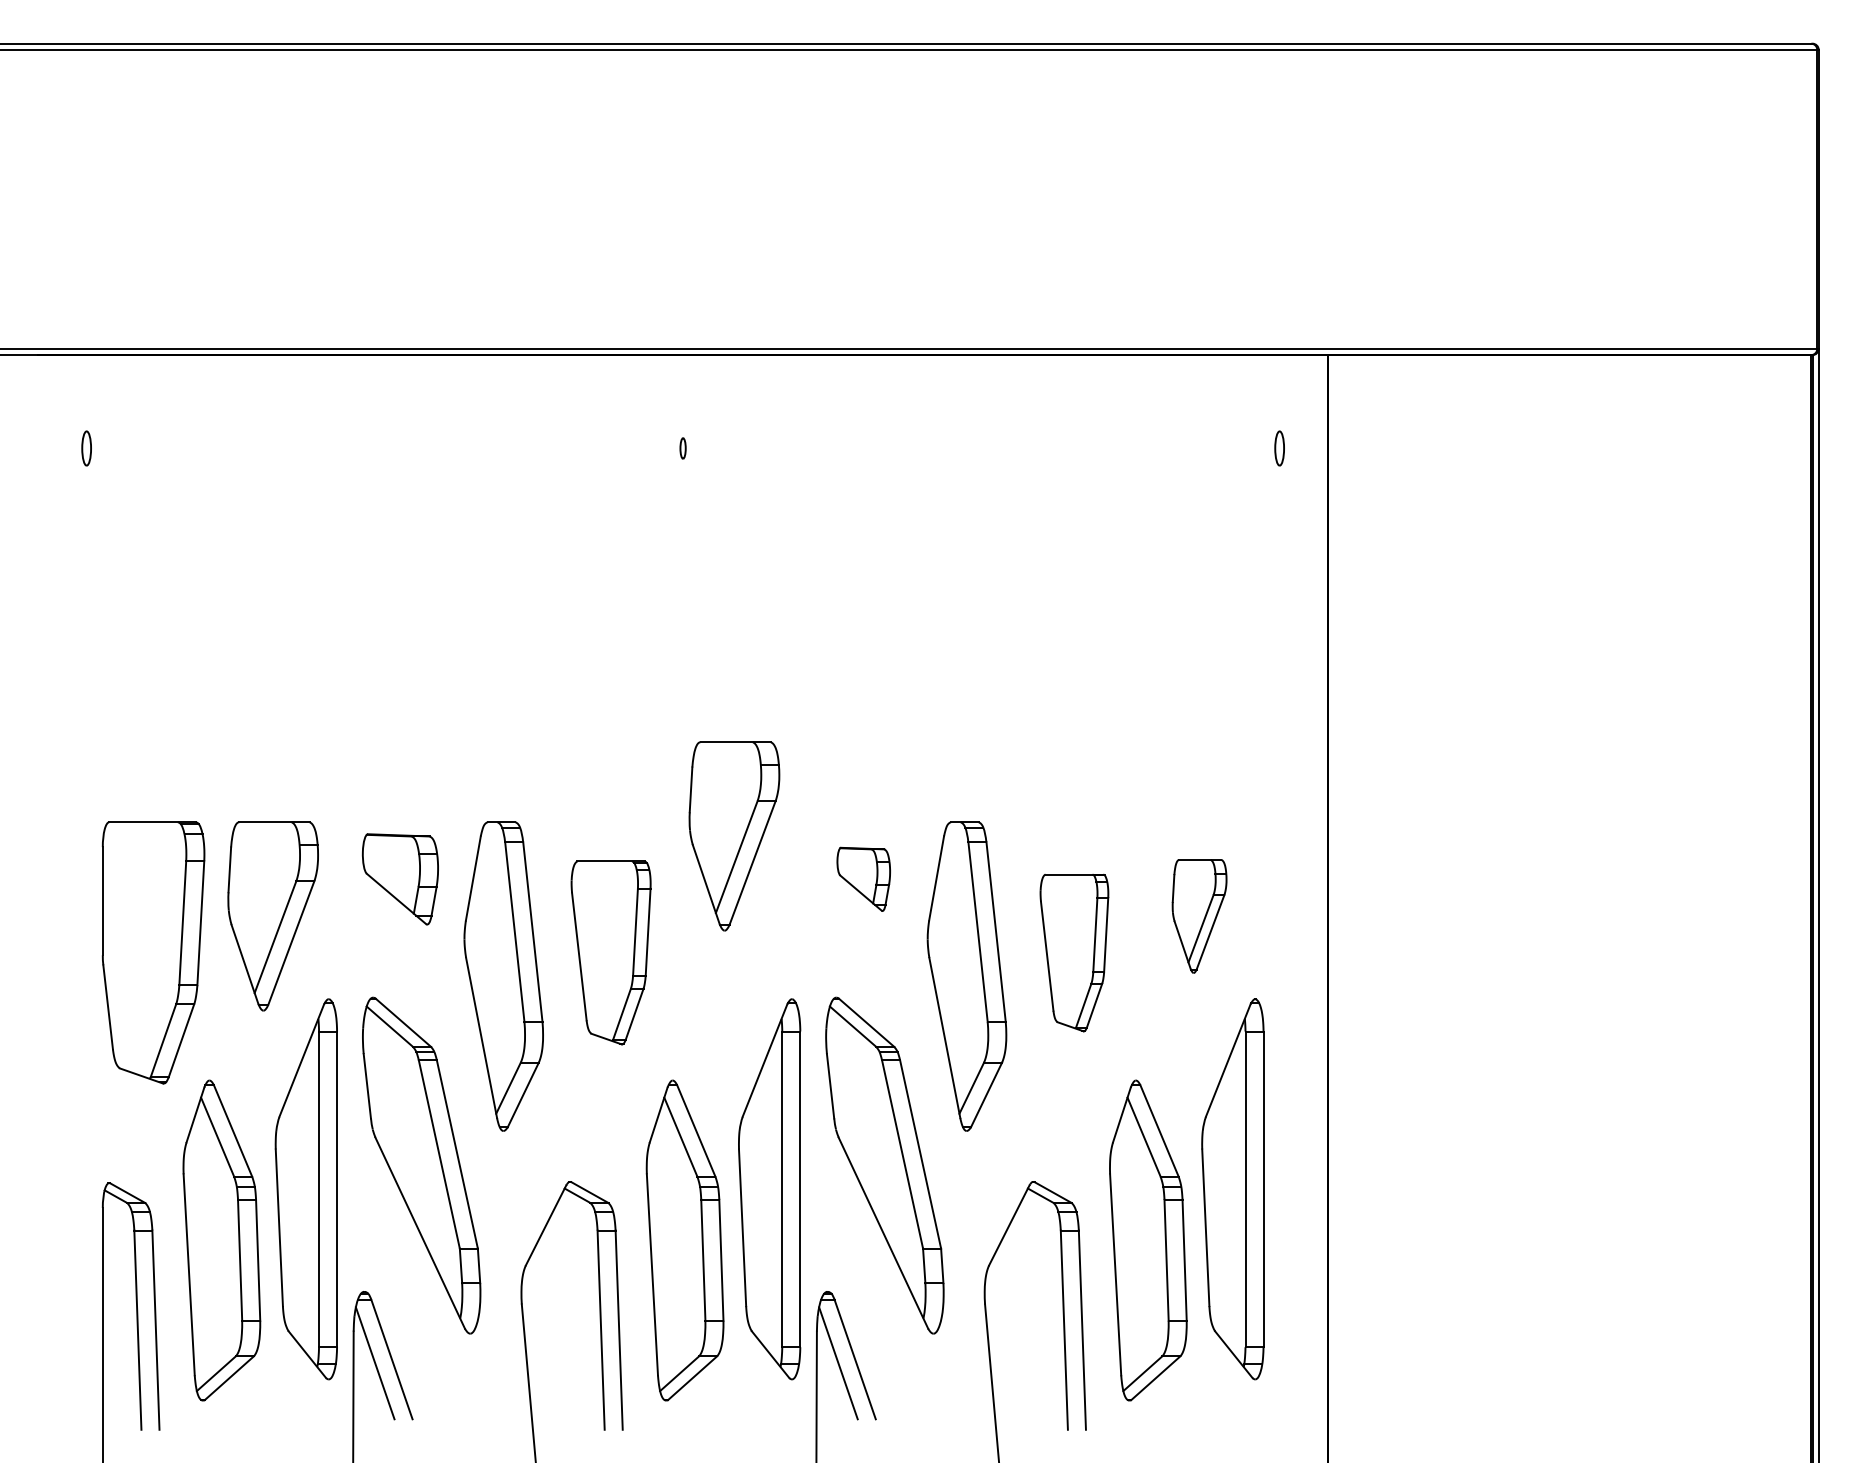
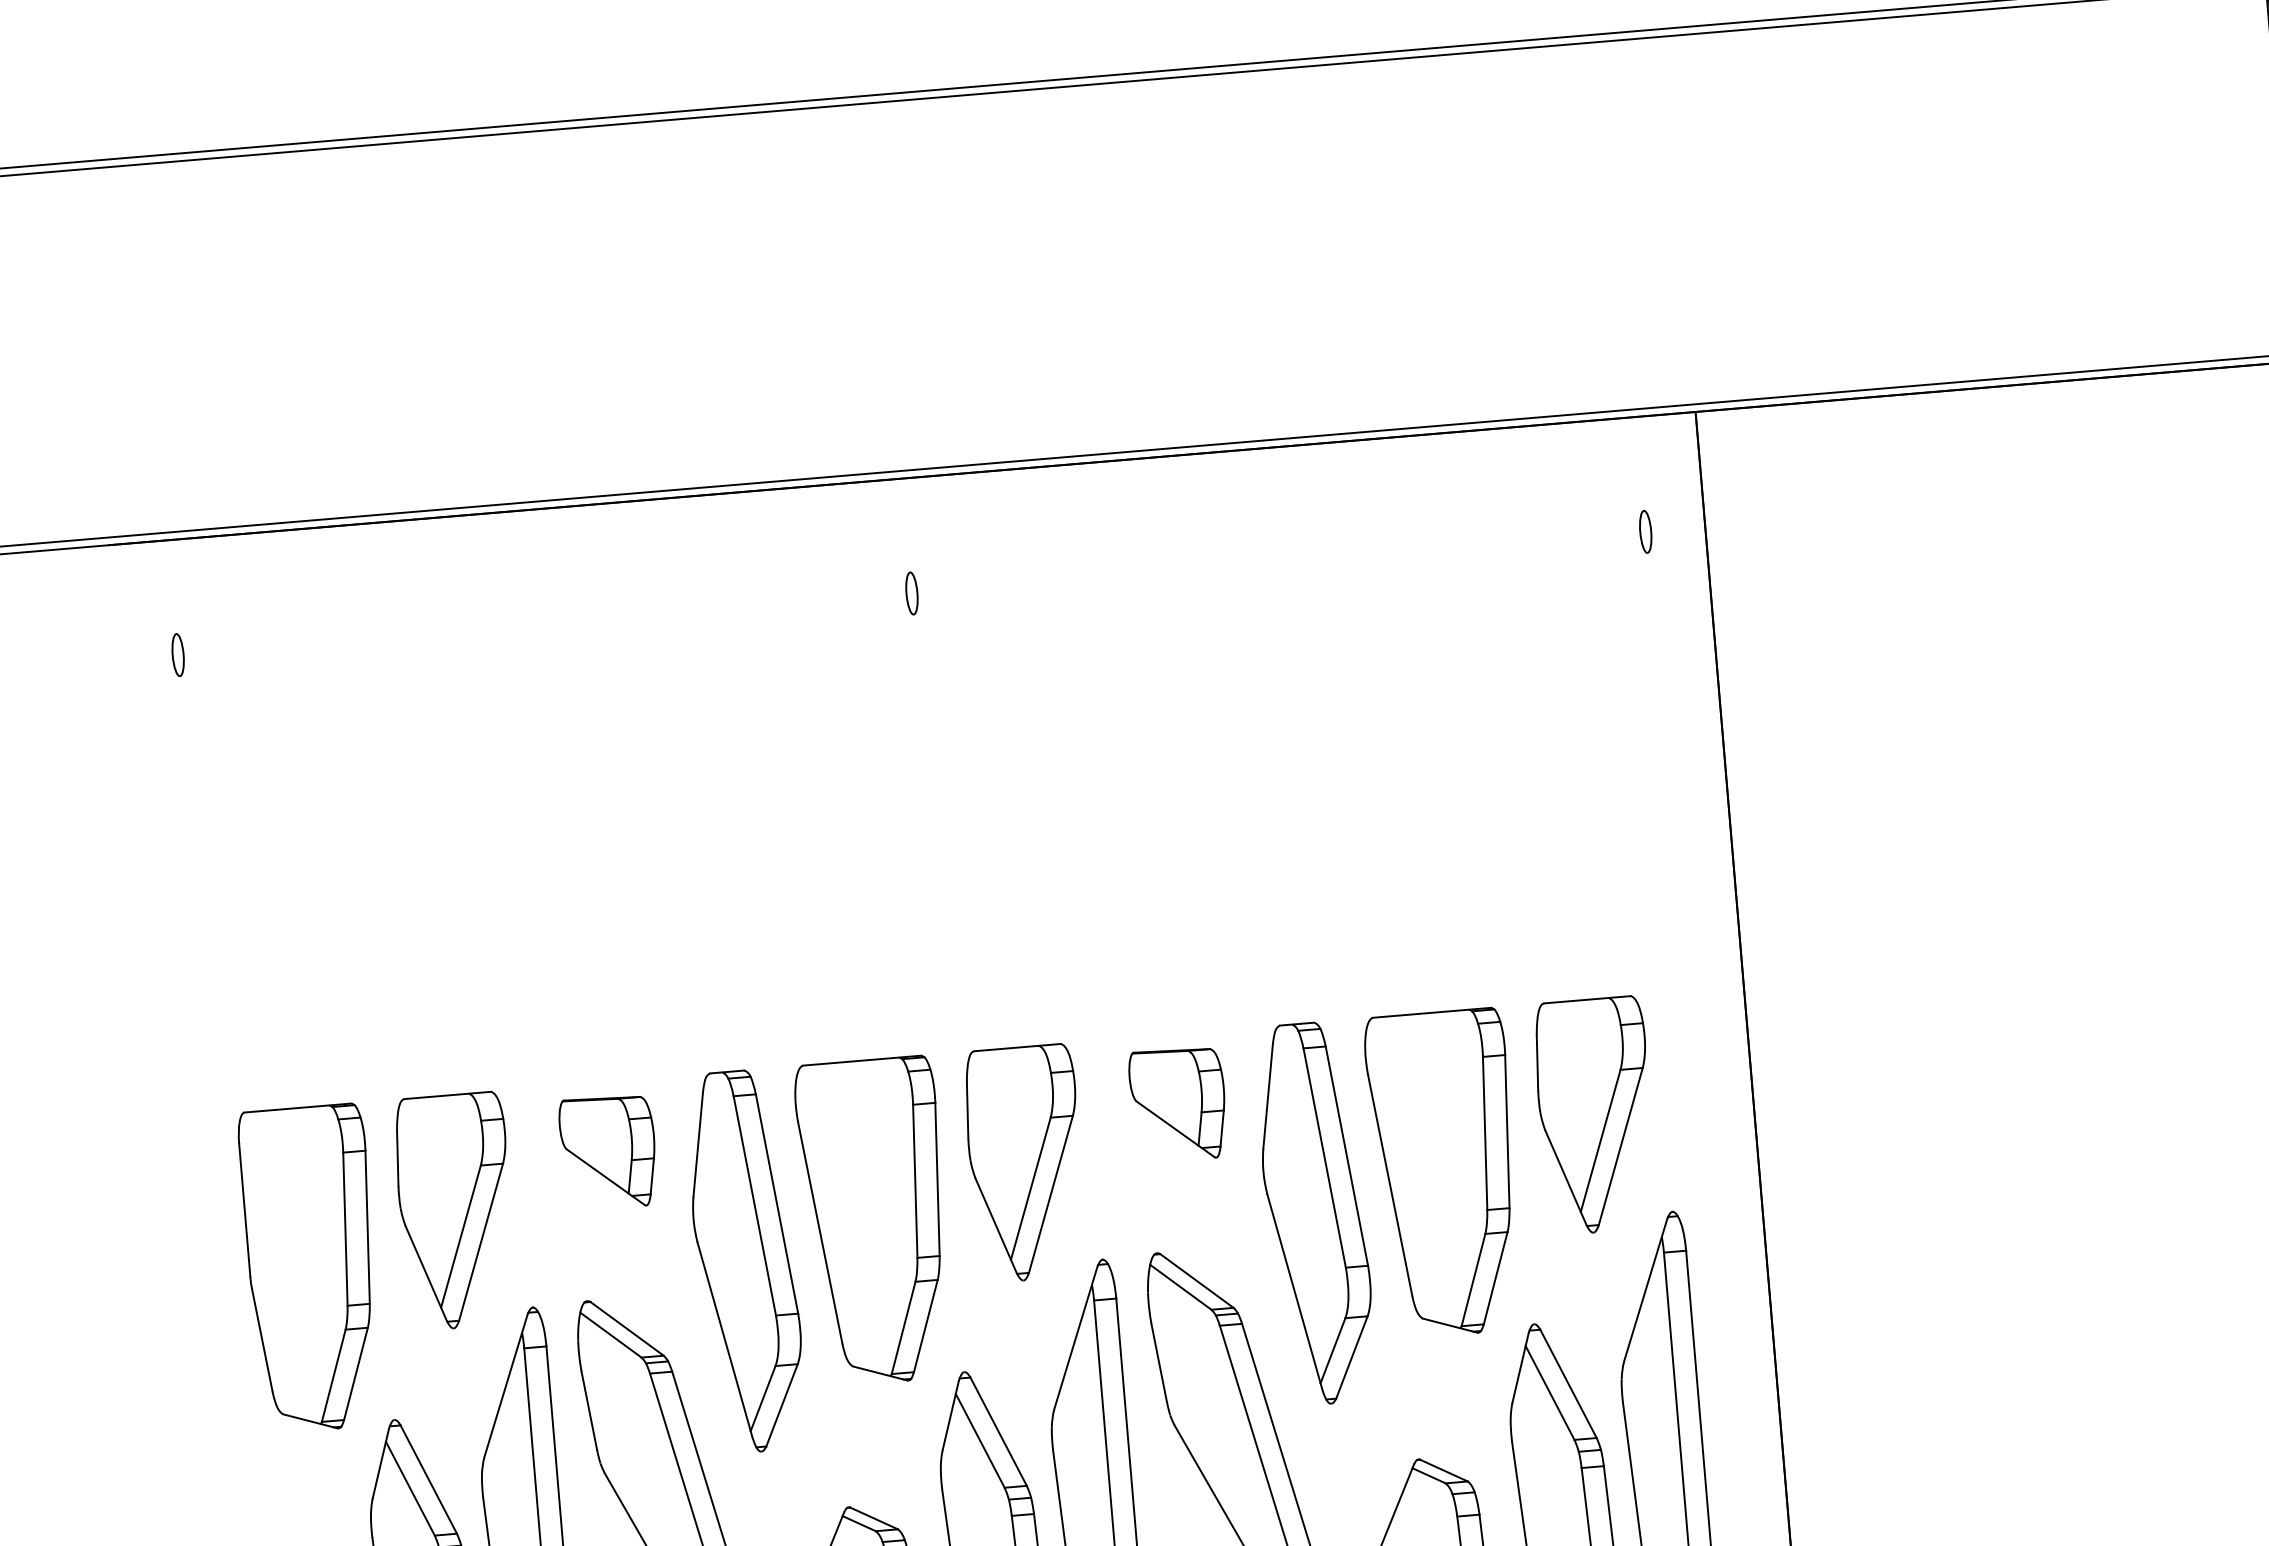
part: (682, 448) -> (911, 593), size x1.67
part: (734, 836) -> (1025, 1163), moved
part: (863, 879) -> (1178, 1105), size x1.43
part: (1199, 916) -> (1595, 1115), size x1.67
part: (610, 952) -> (874, 1220), size x1.43
part: (1074, 952) -> (1445, 1173), size x1.67

